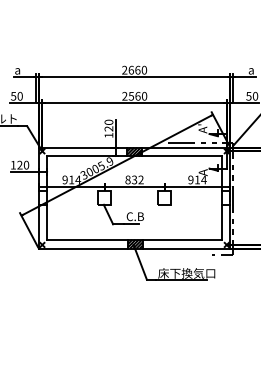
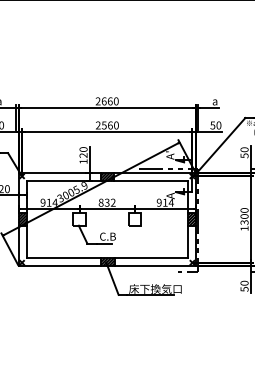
hatch: (42, 198) -> (22, 219), added
hatch: (225, 198) -> (191, 219), added

